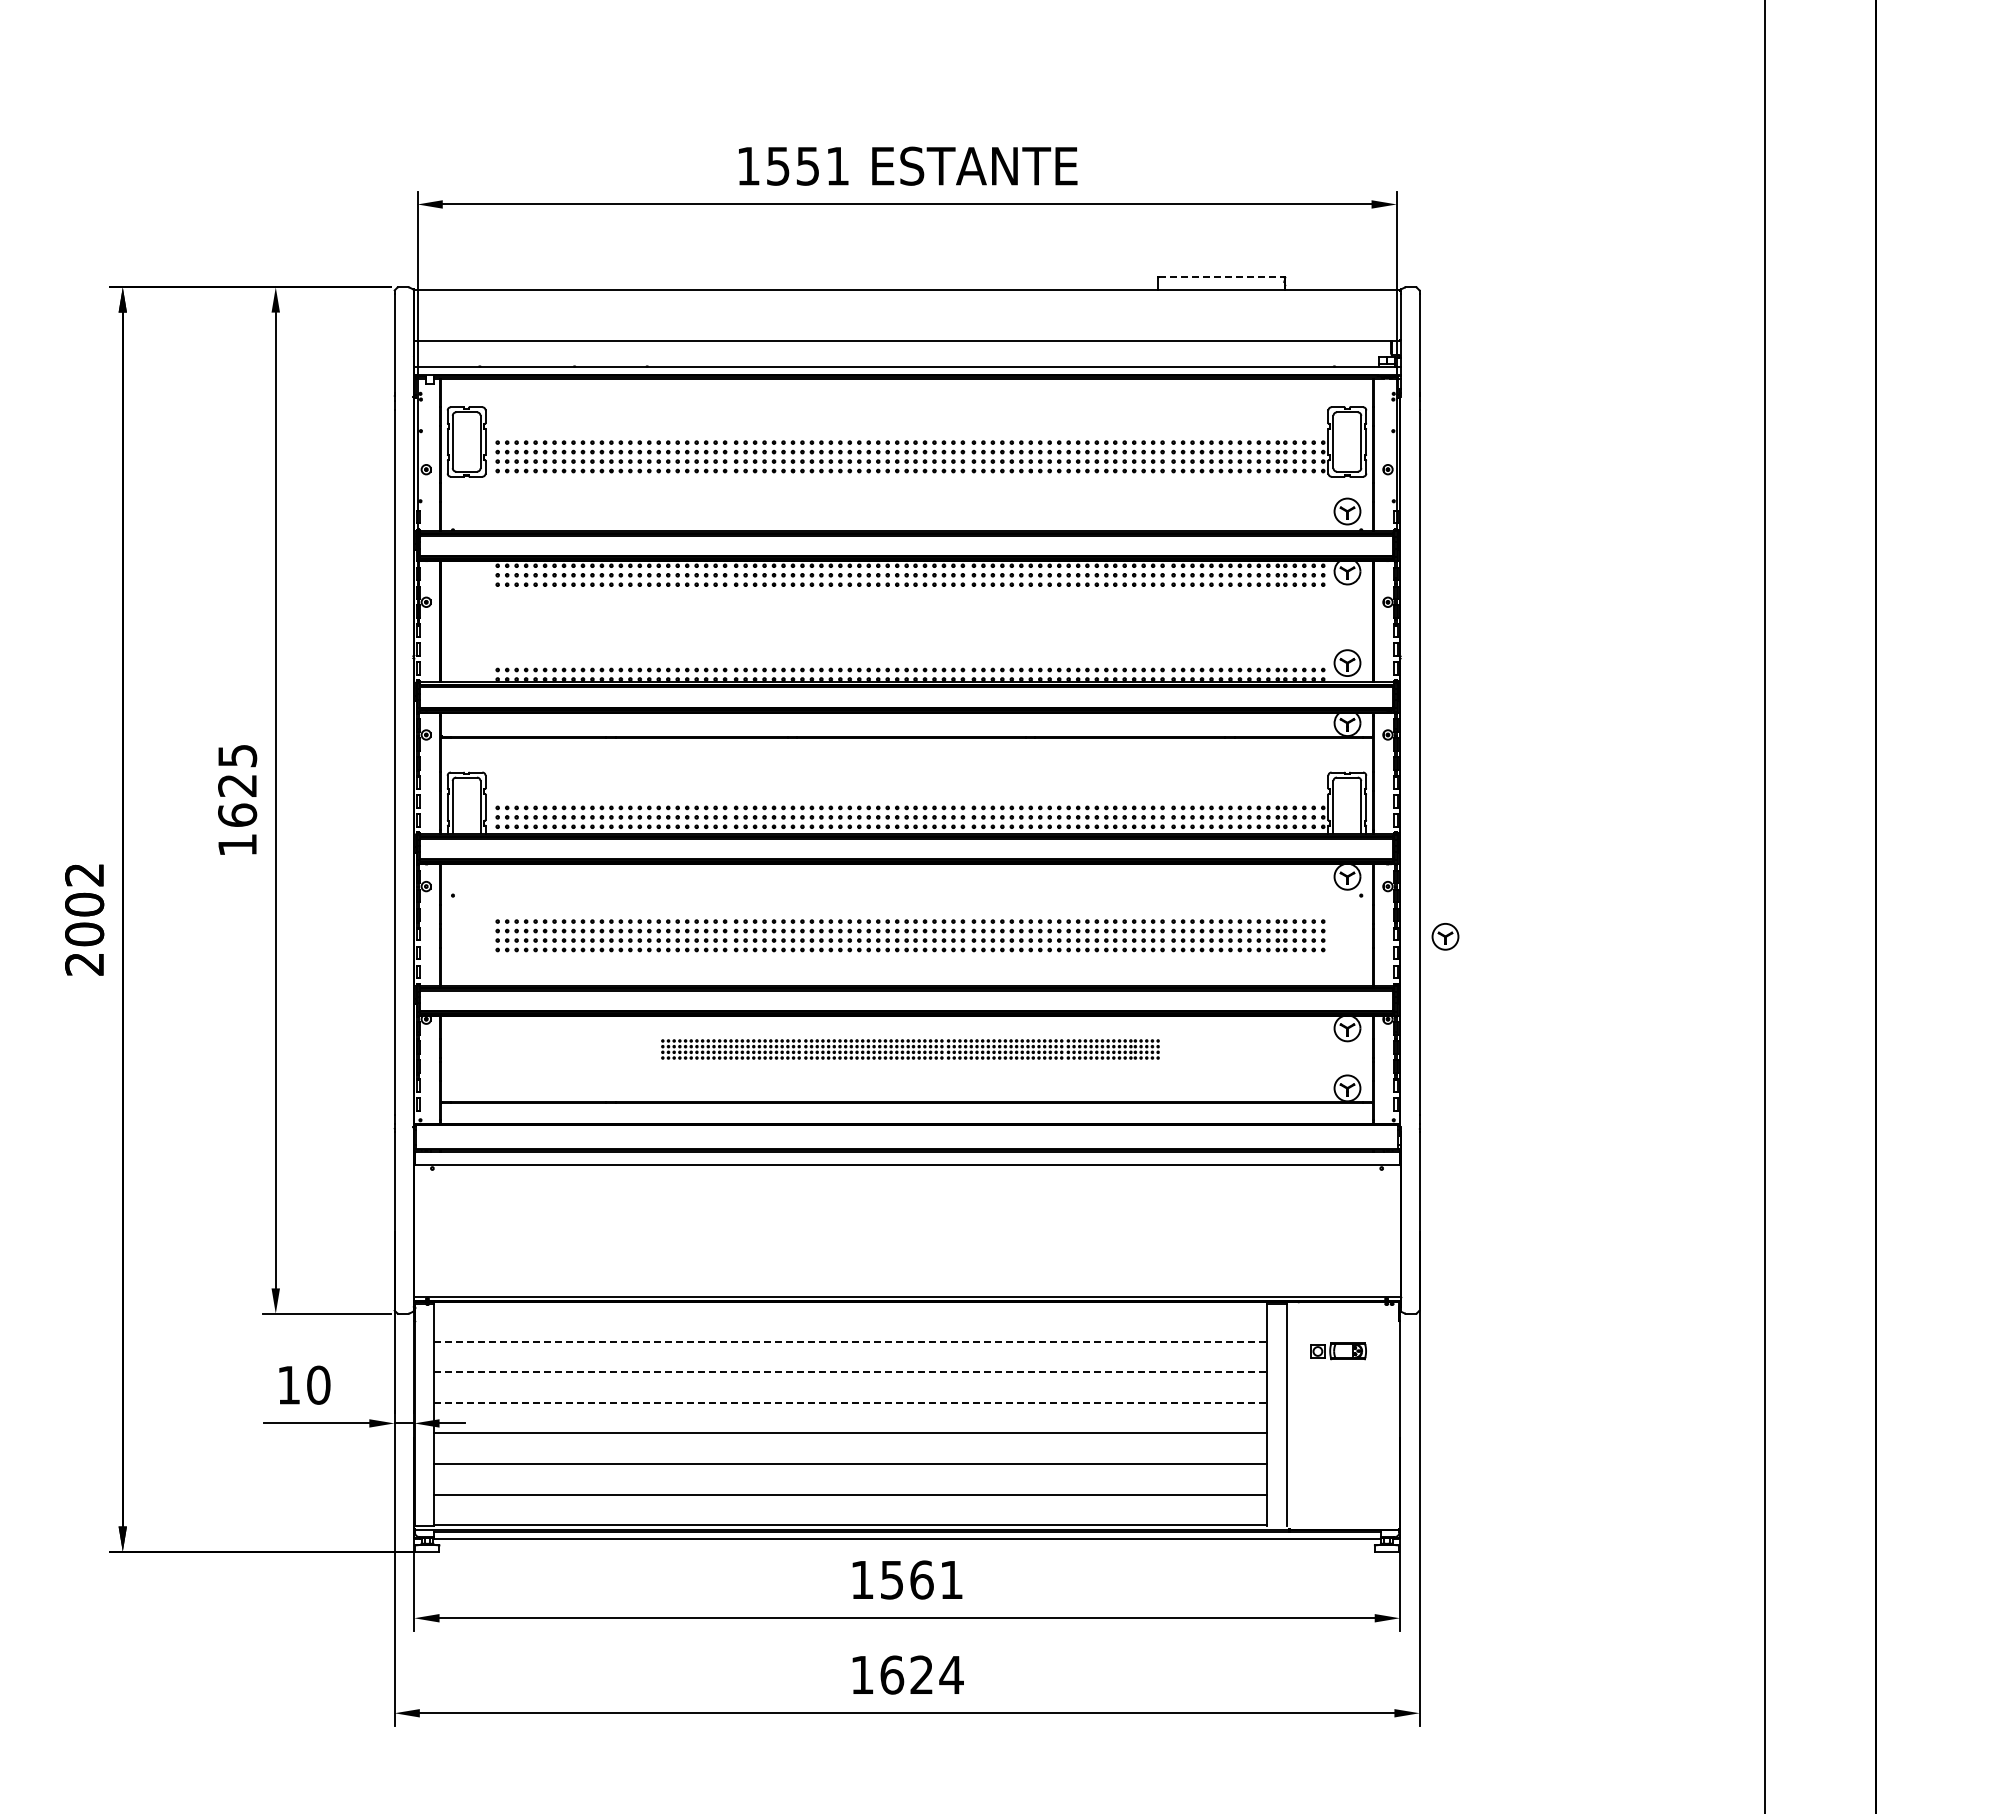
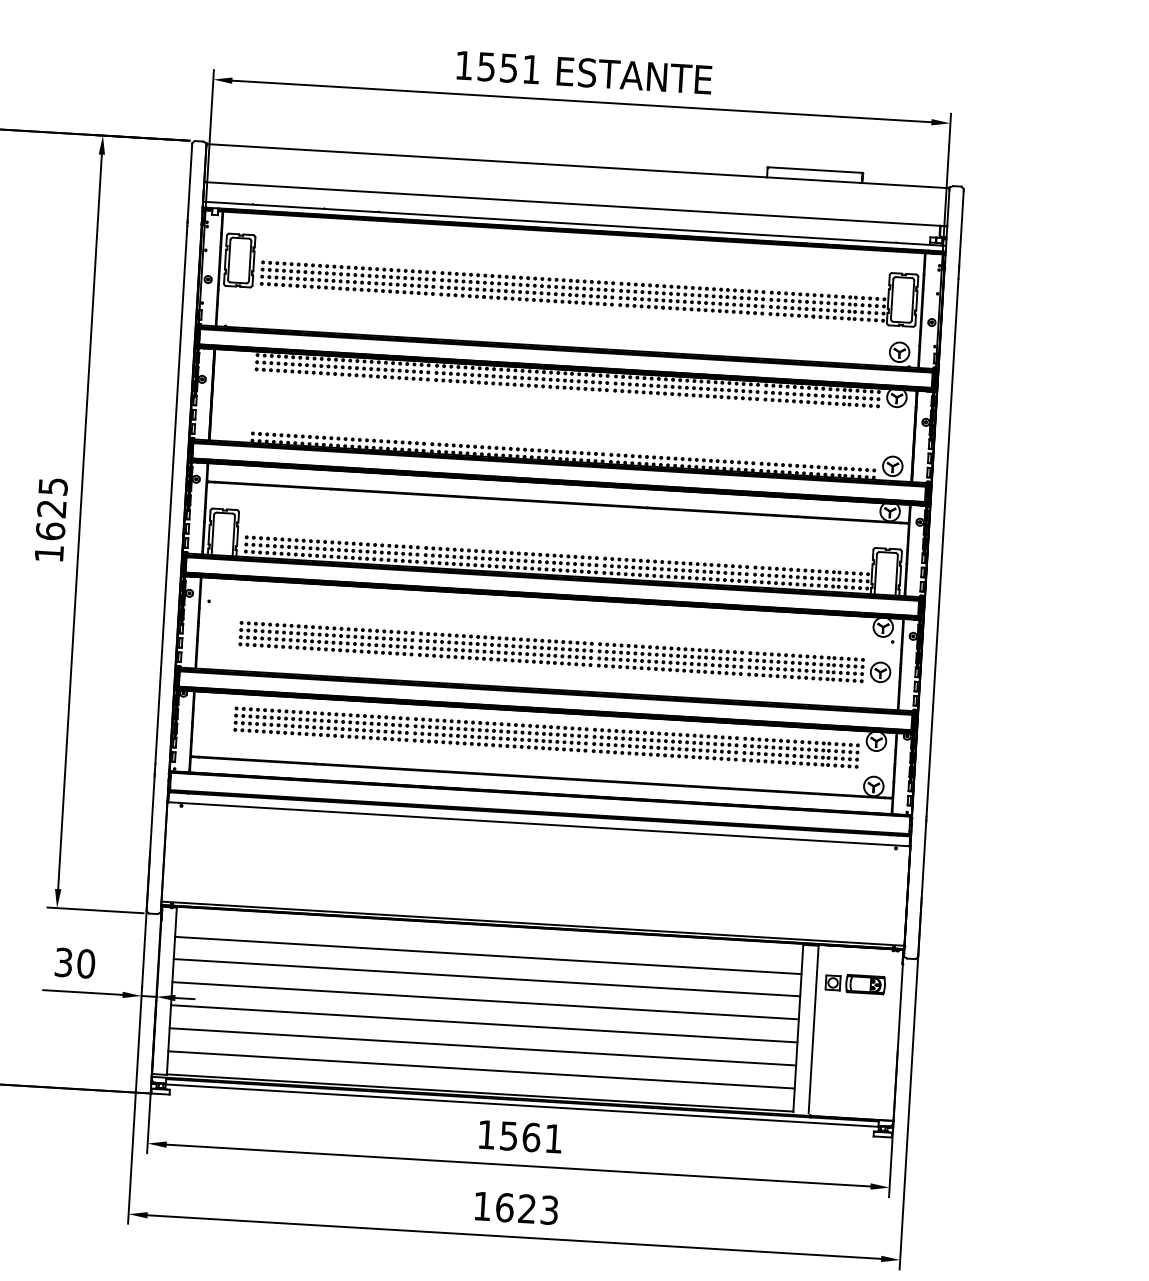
line: (1221, 276) -> (815, 169), dashed -> solid
part: (1445, 936) -> (880, 672), moved
part: (910, 1049) -> (546, 737), size x1.67
line: (850, 1342) -> (488, 955), dashed -> solid
part: (1338, 1350) -> (855, 983), size x1.43
line: (850, 1371) -> (487, 977), dashed -> solid
text: (288, 1384) -> (63, 961), 10 -> 30
line: (850, 1402) -> (485, 1000), dashed -> solid
text: (951, 1674) -> (549, 1209), 1624 -> 1623

